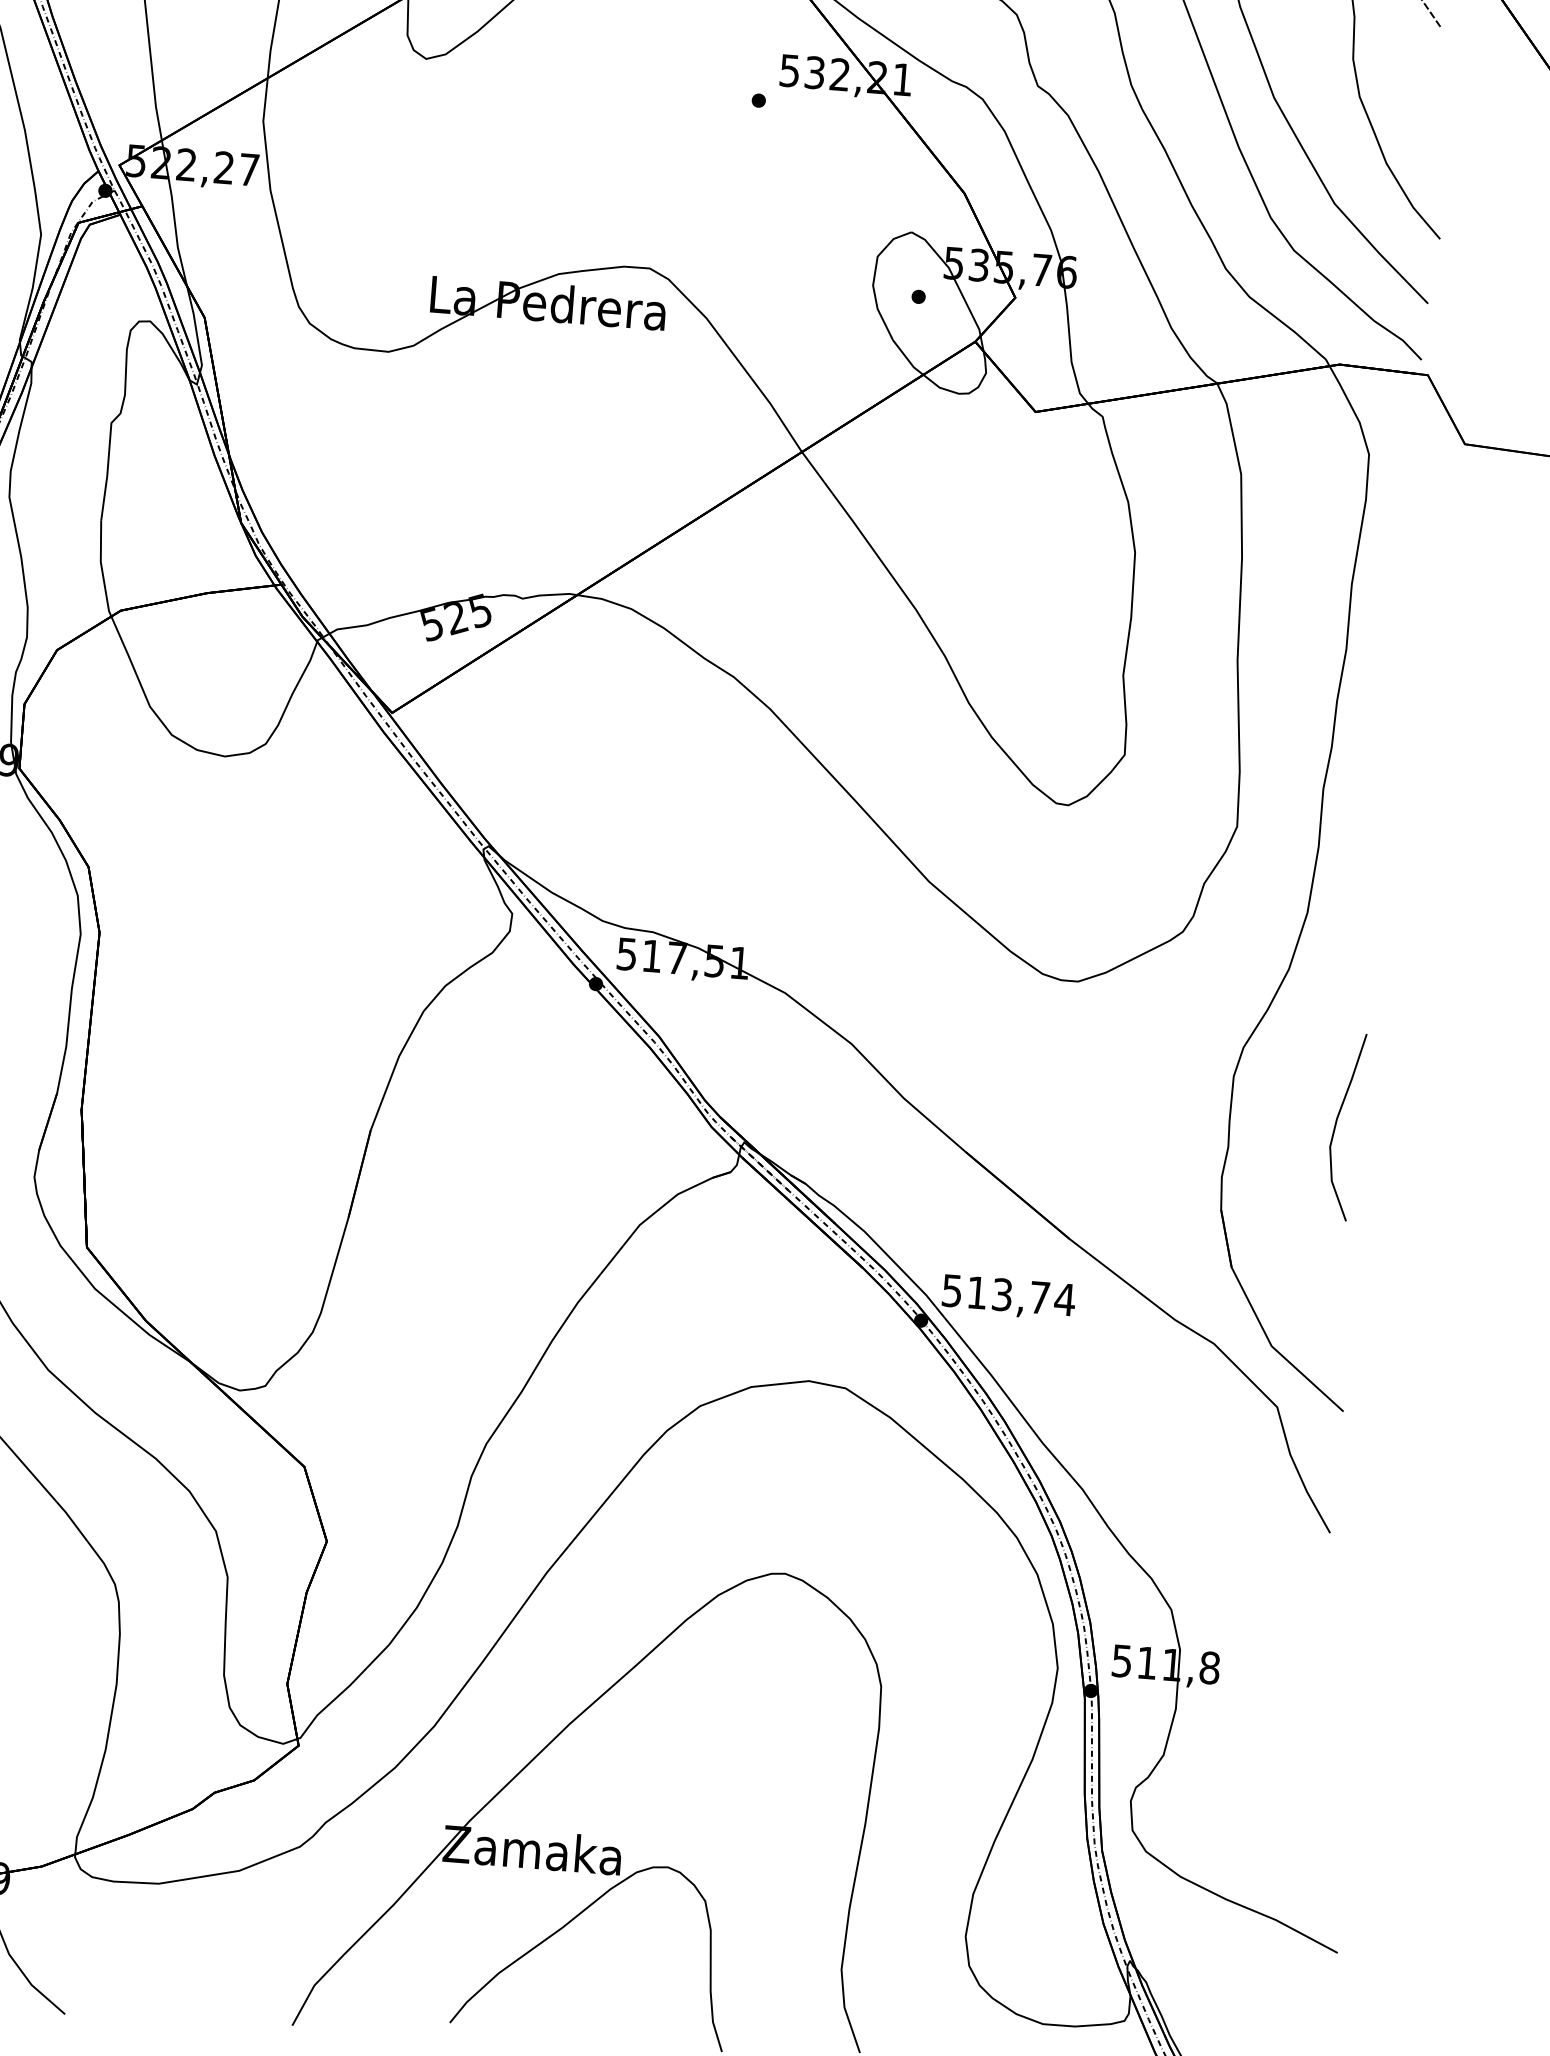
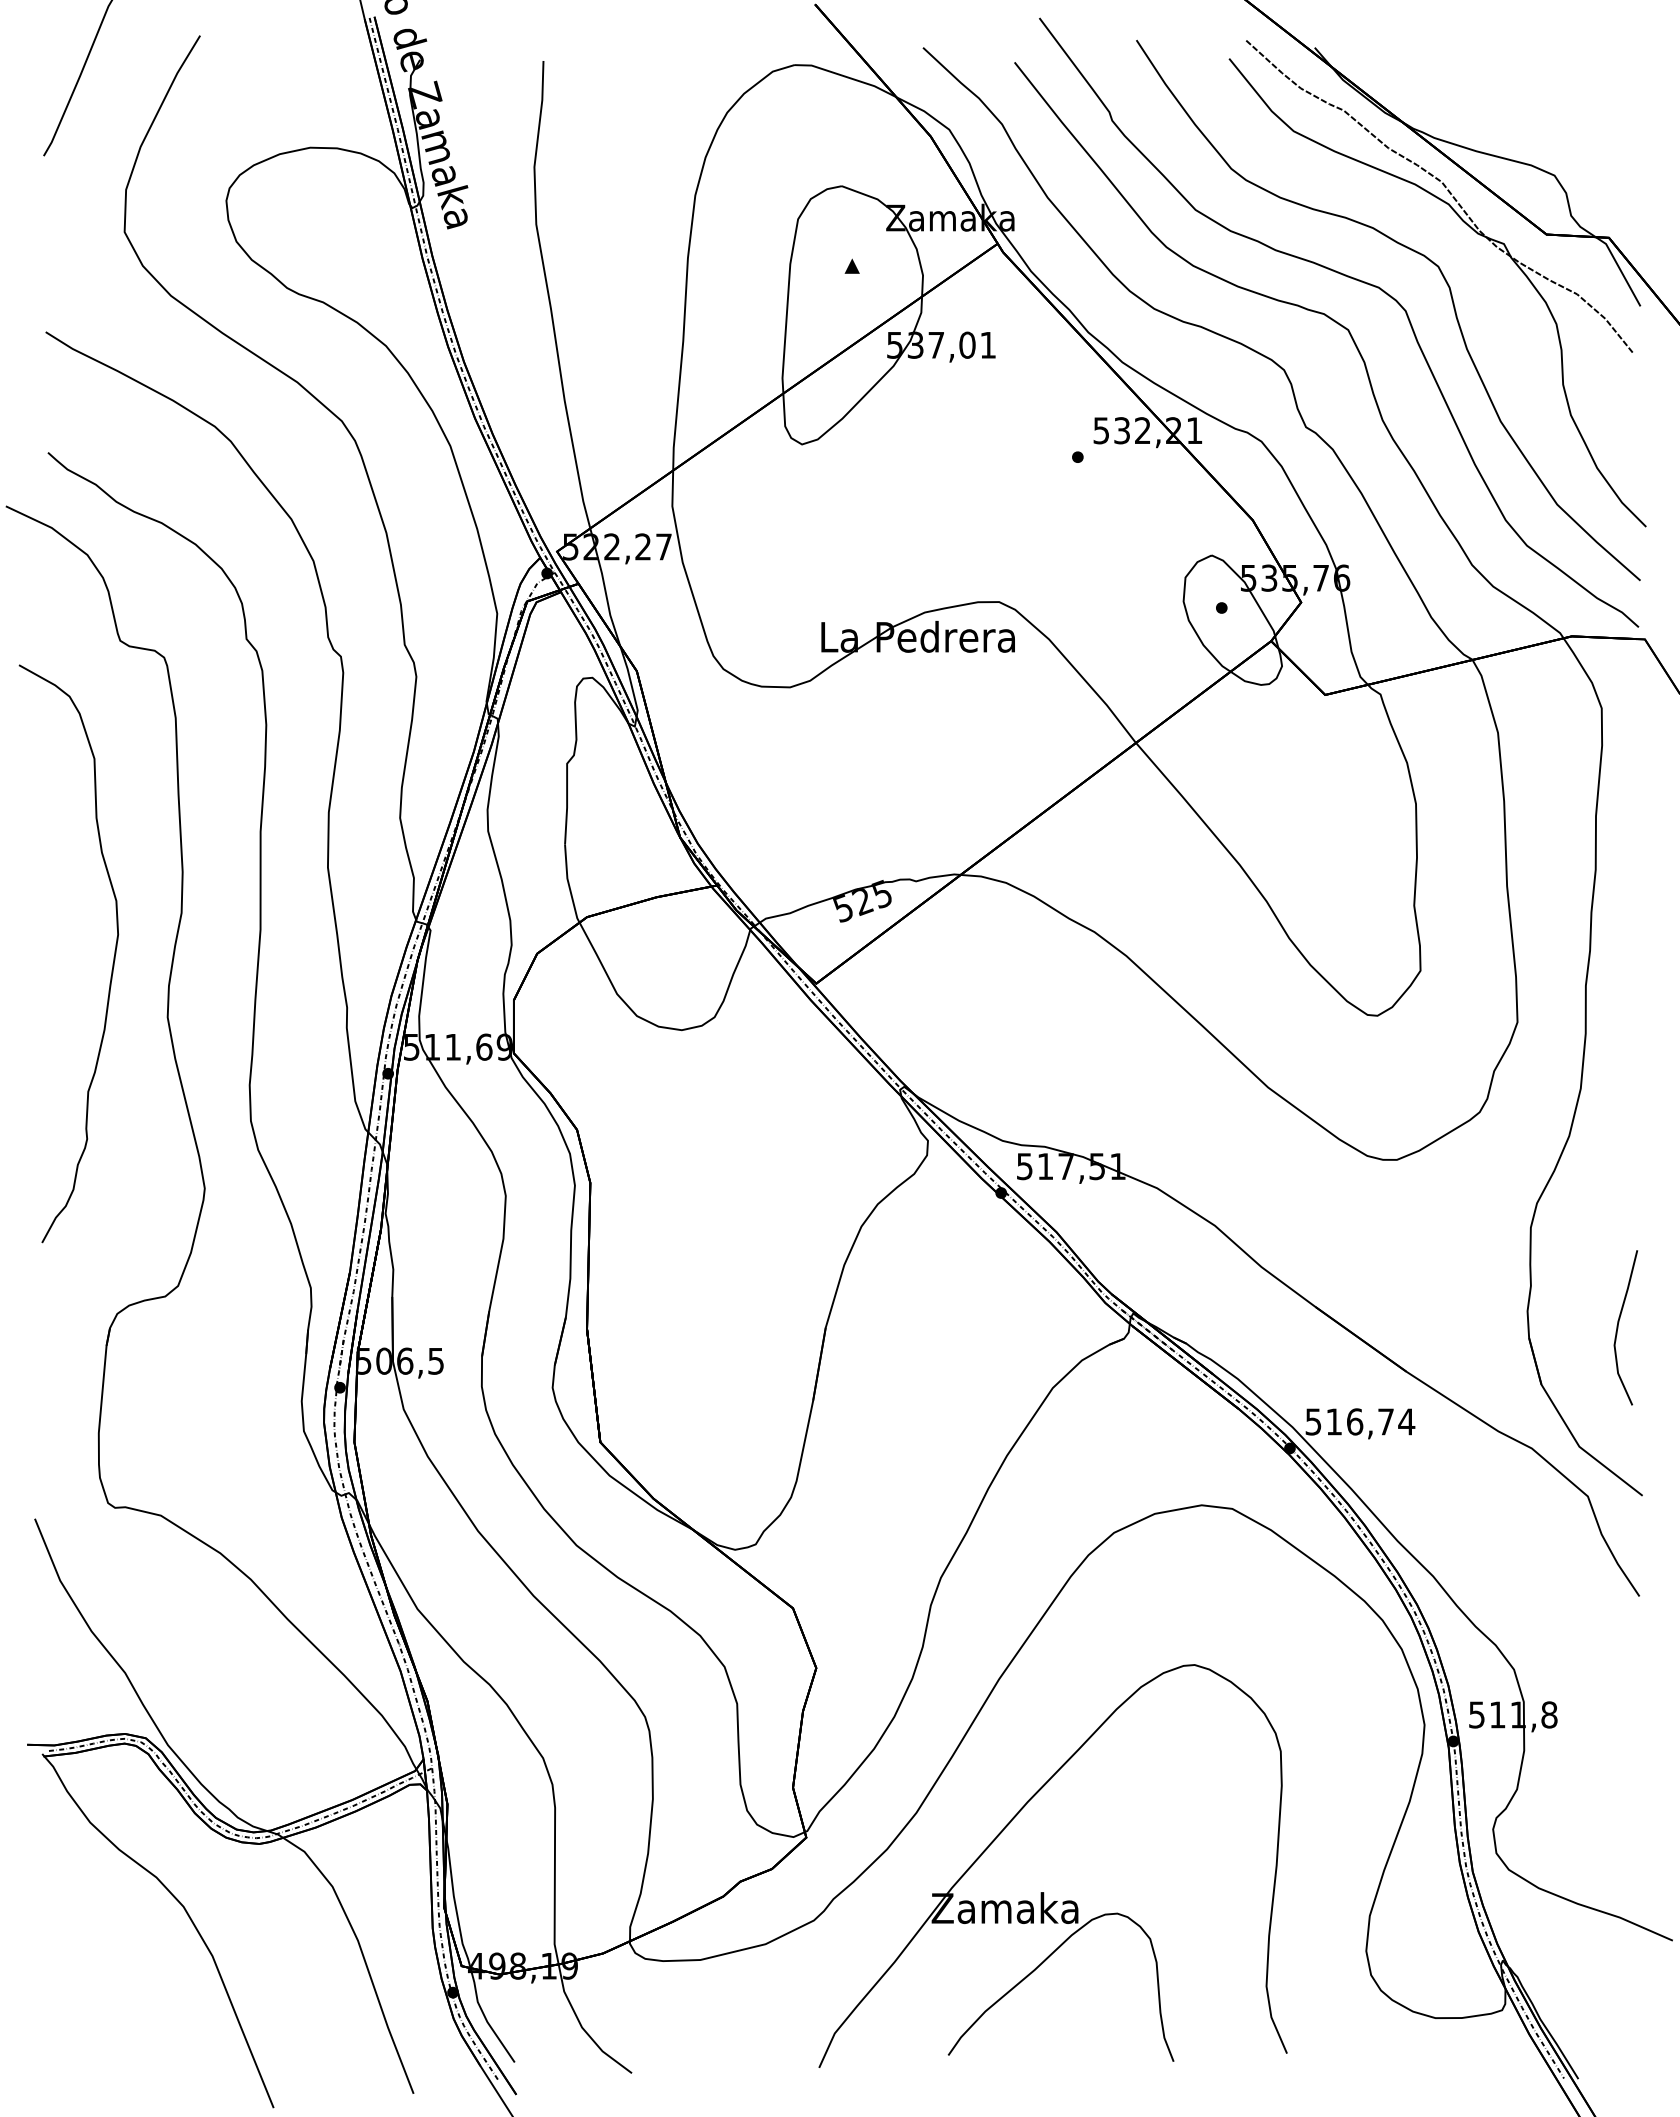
curve: (1336, 1125) -> (1618, 1327), moved
text: (1003, 1294) -> (1355, 1421), 513,74 -> 516,74

